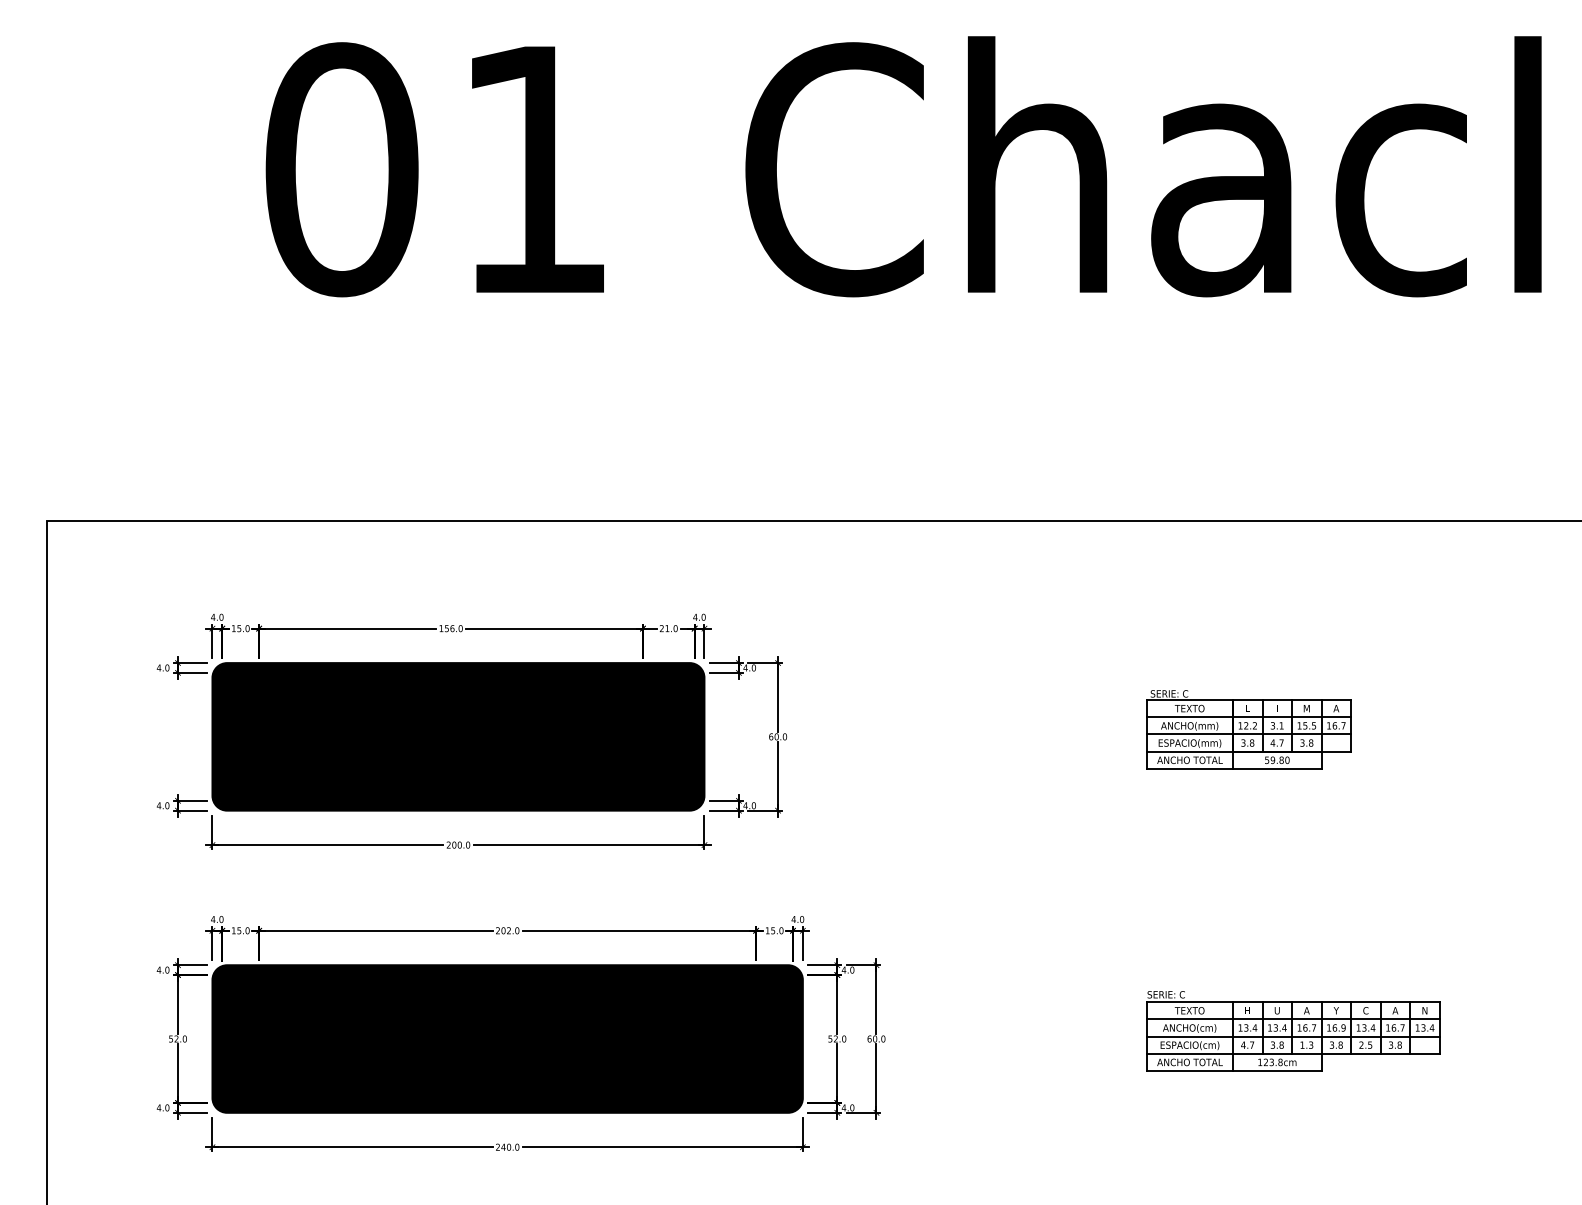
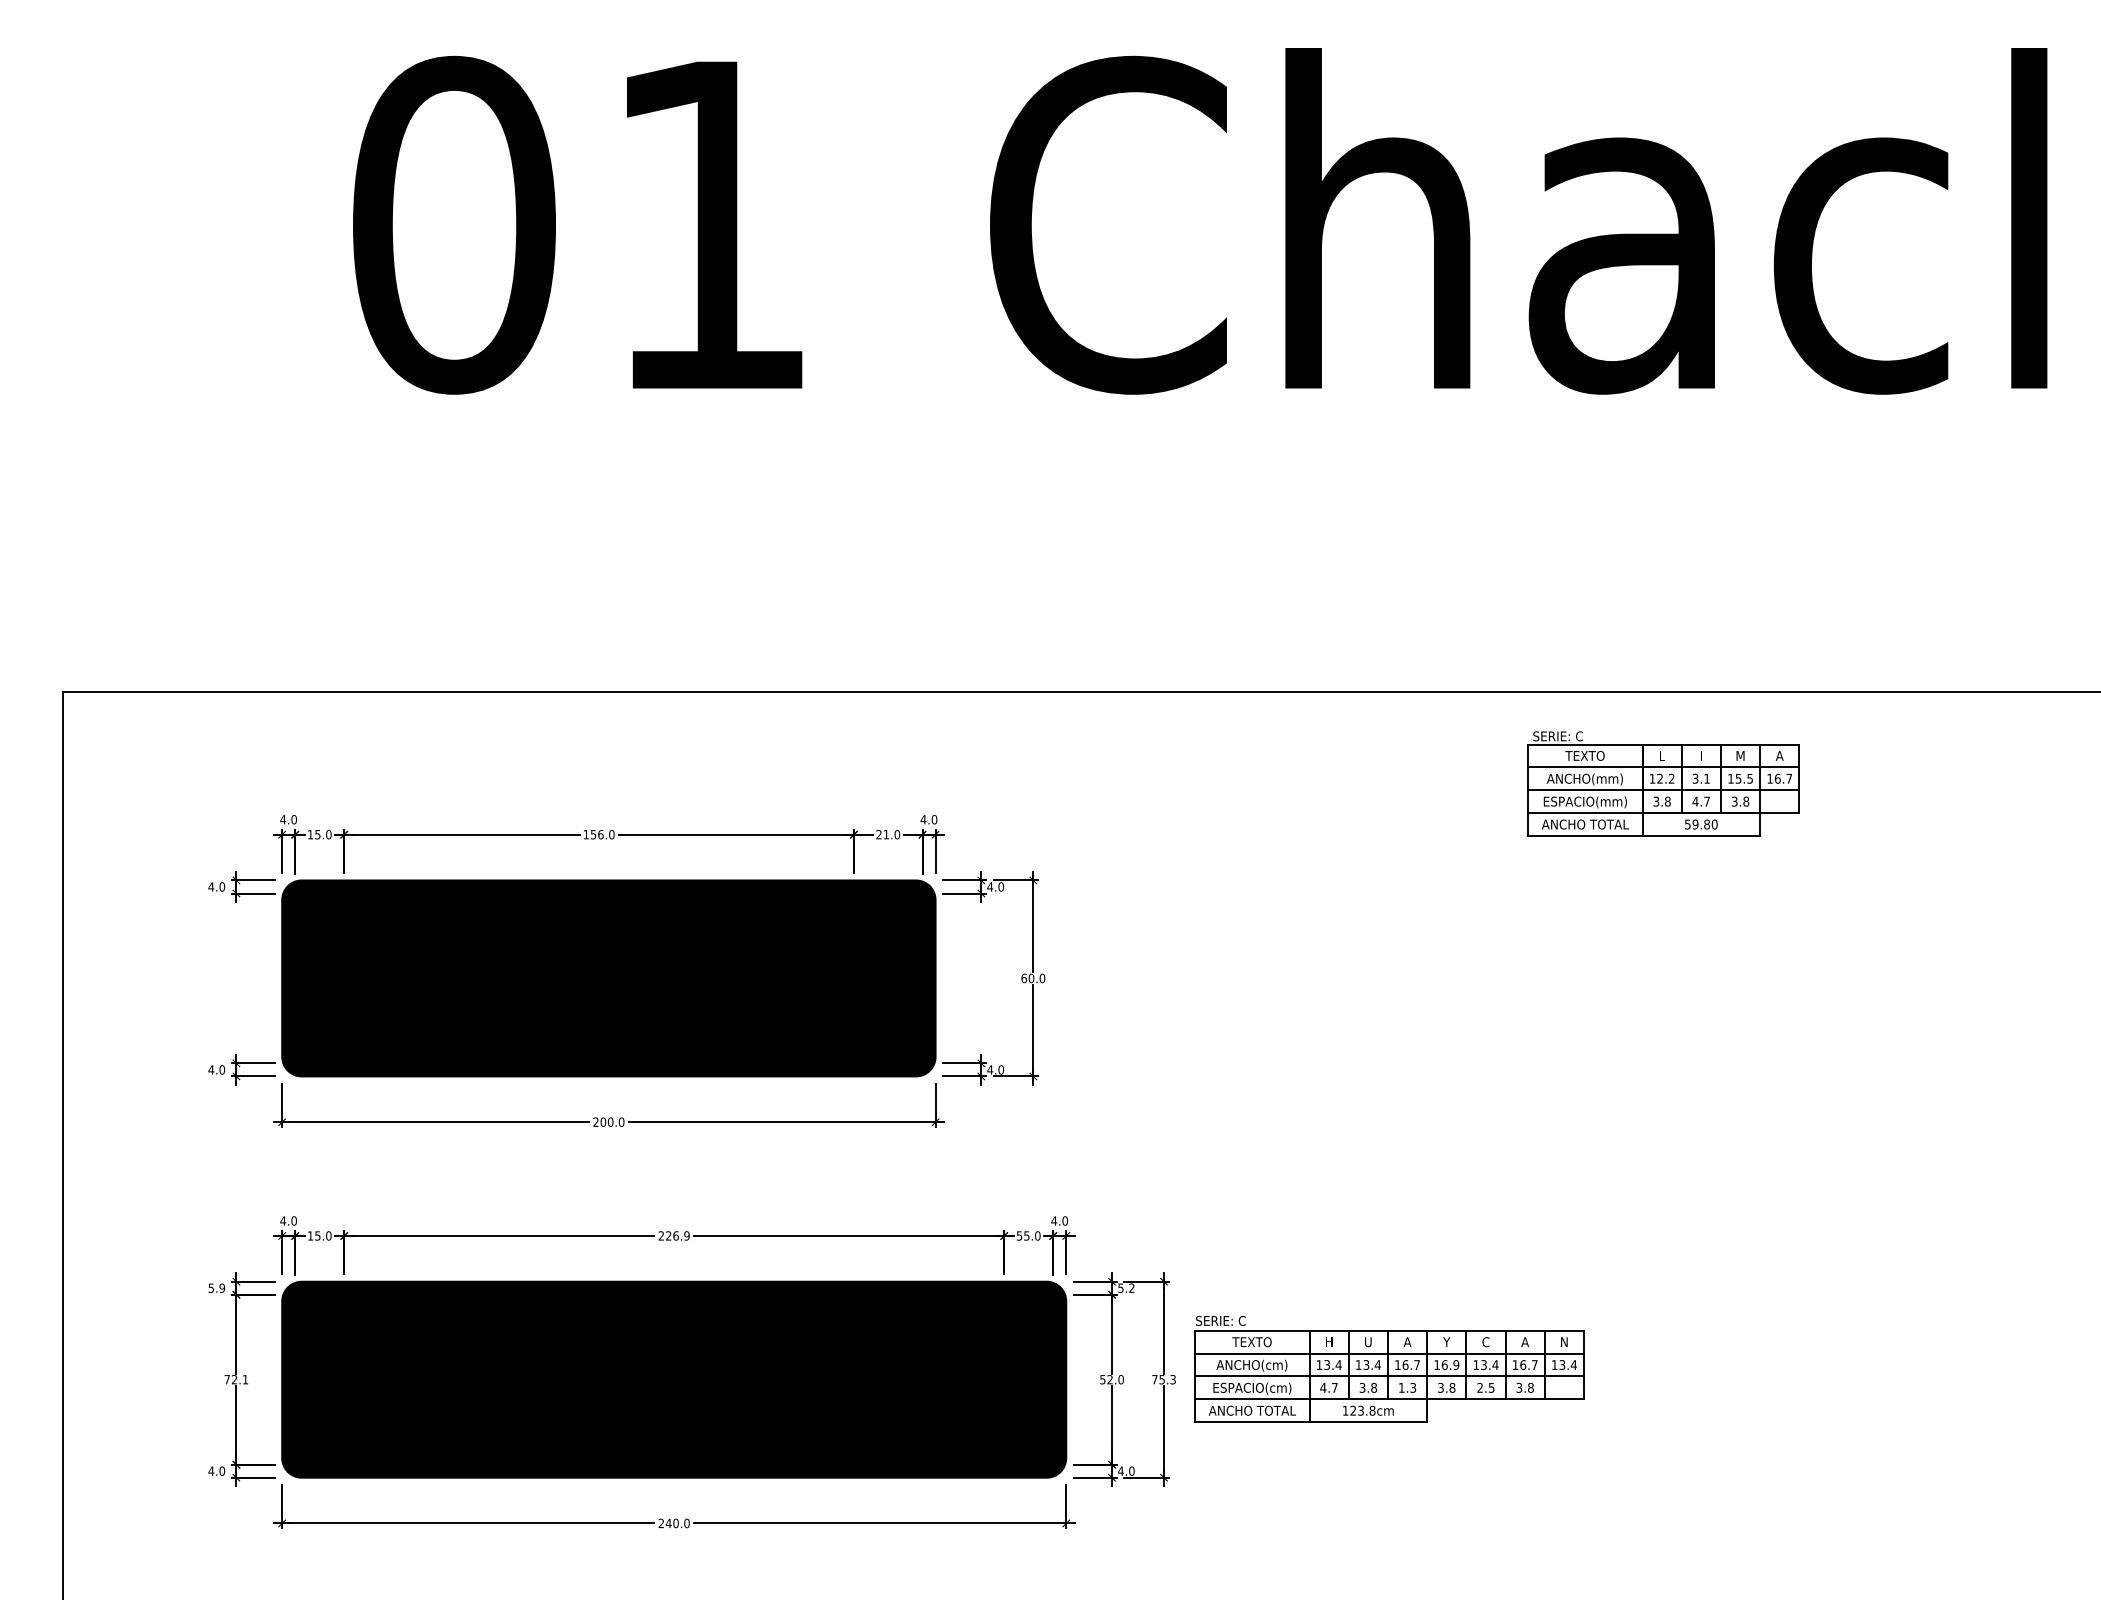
part: (1248, 729) -> (1663, 783), moved
text: (510, 930) -> (677, 1235), 202.0 -> 226.9
text: (767, 930) -> (1019, 1235), 15.0 -> 55.0
text: (162, 969) -> (216, 1287), 4.0 -> 5.9
text: (848, 969) -> (1126, 1287), 4.0 -> 5.2
part: (1293, 1031) -> (1389, 1369), moved
text: (178, 1038) -> (236, 1379), 52.0 -> 72.1
text: (876, 1038) -> (1163, 1379), 60.0 -> 75.3

